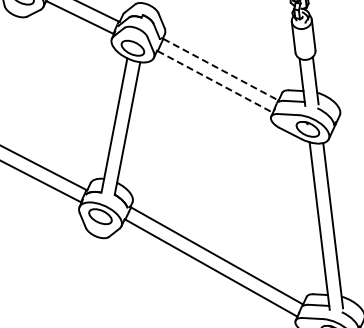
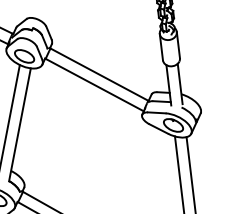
line: (221, 69) -> (99, 74), dashed -> solid
line: (215, 82) -> (94, 85), dashed -> solid

